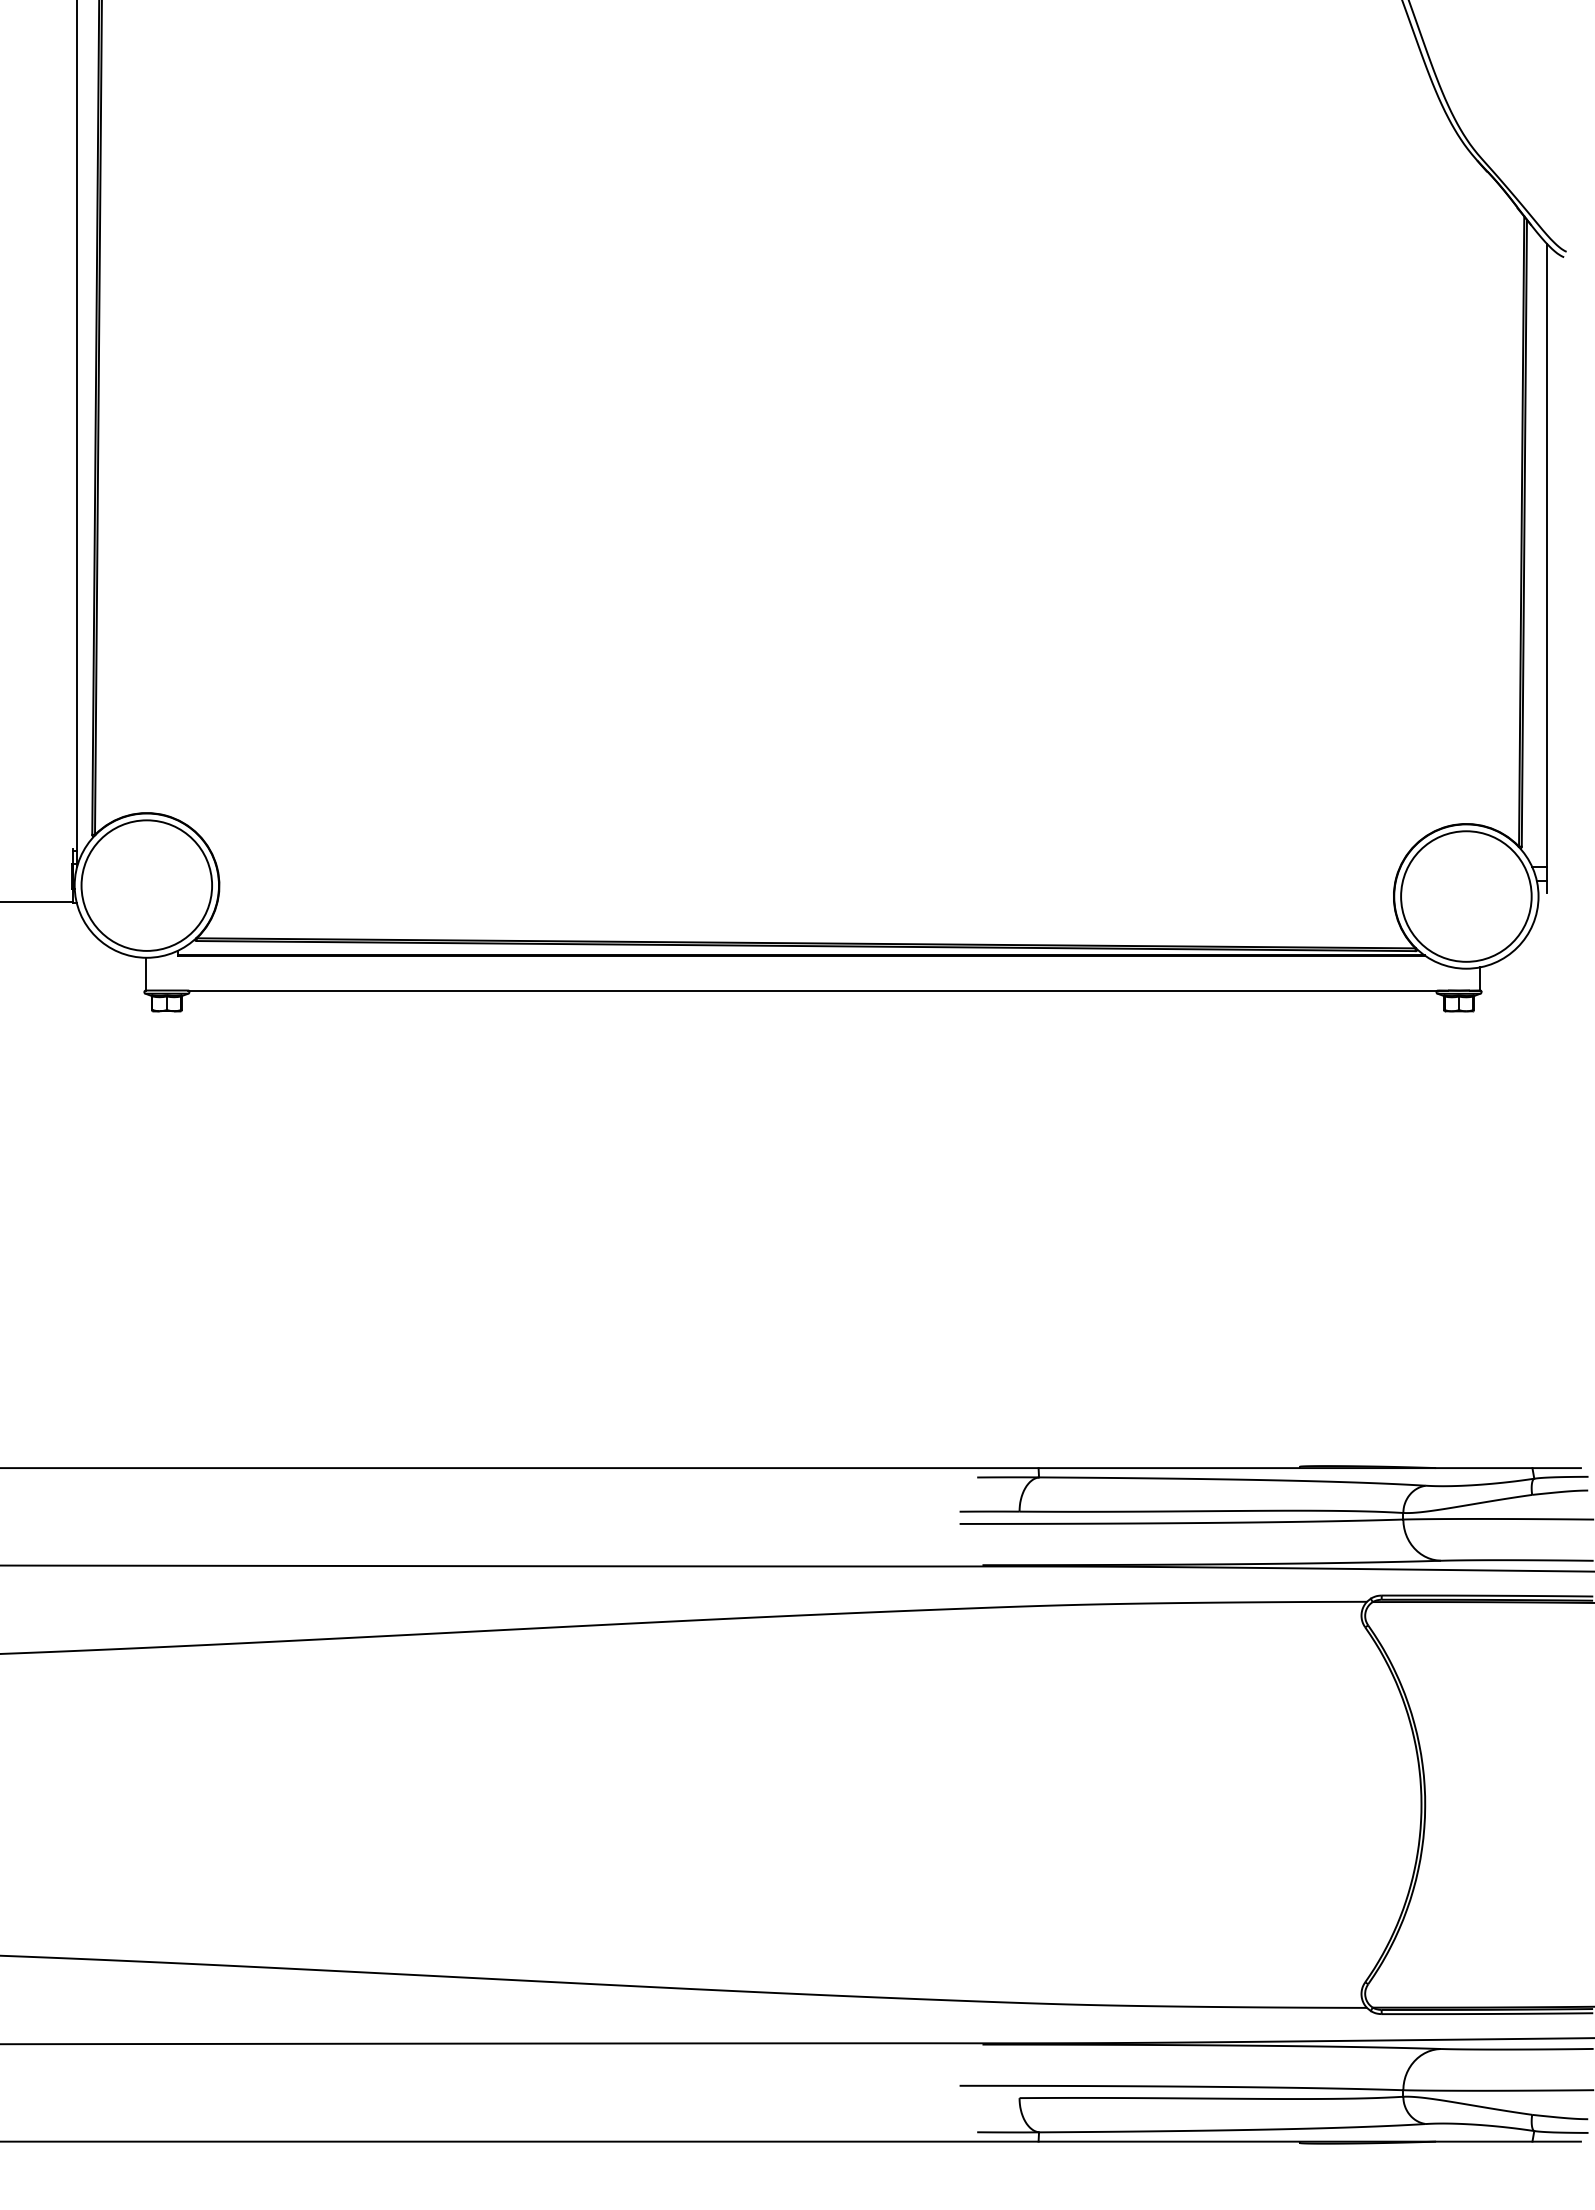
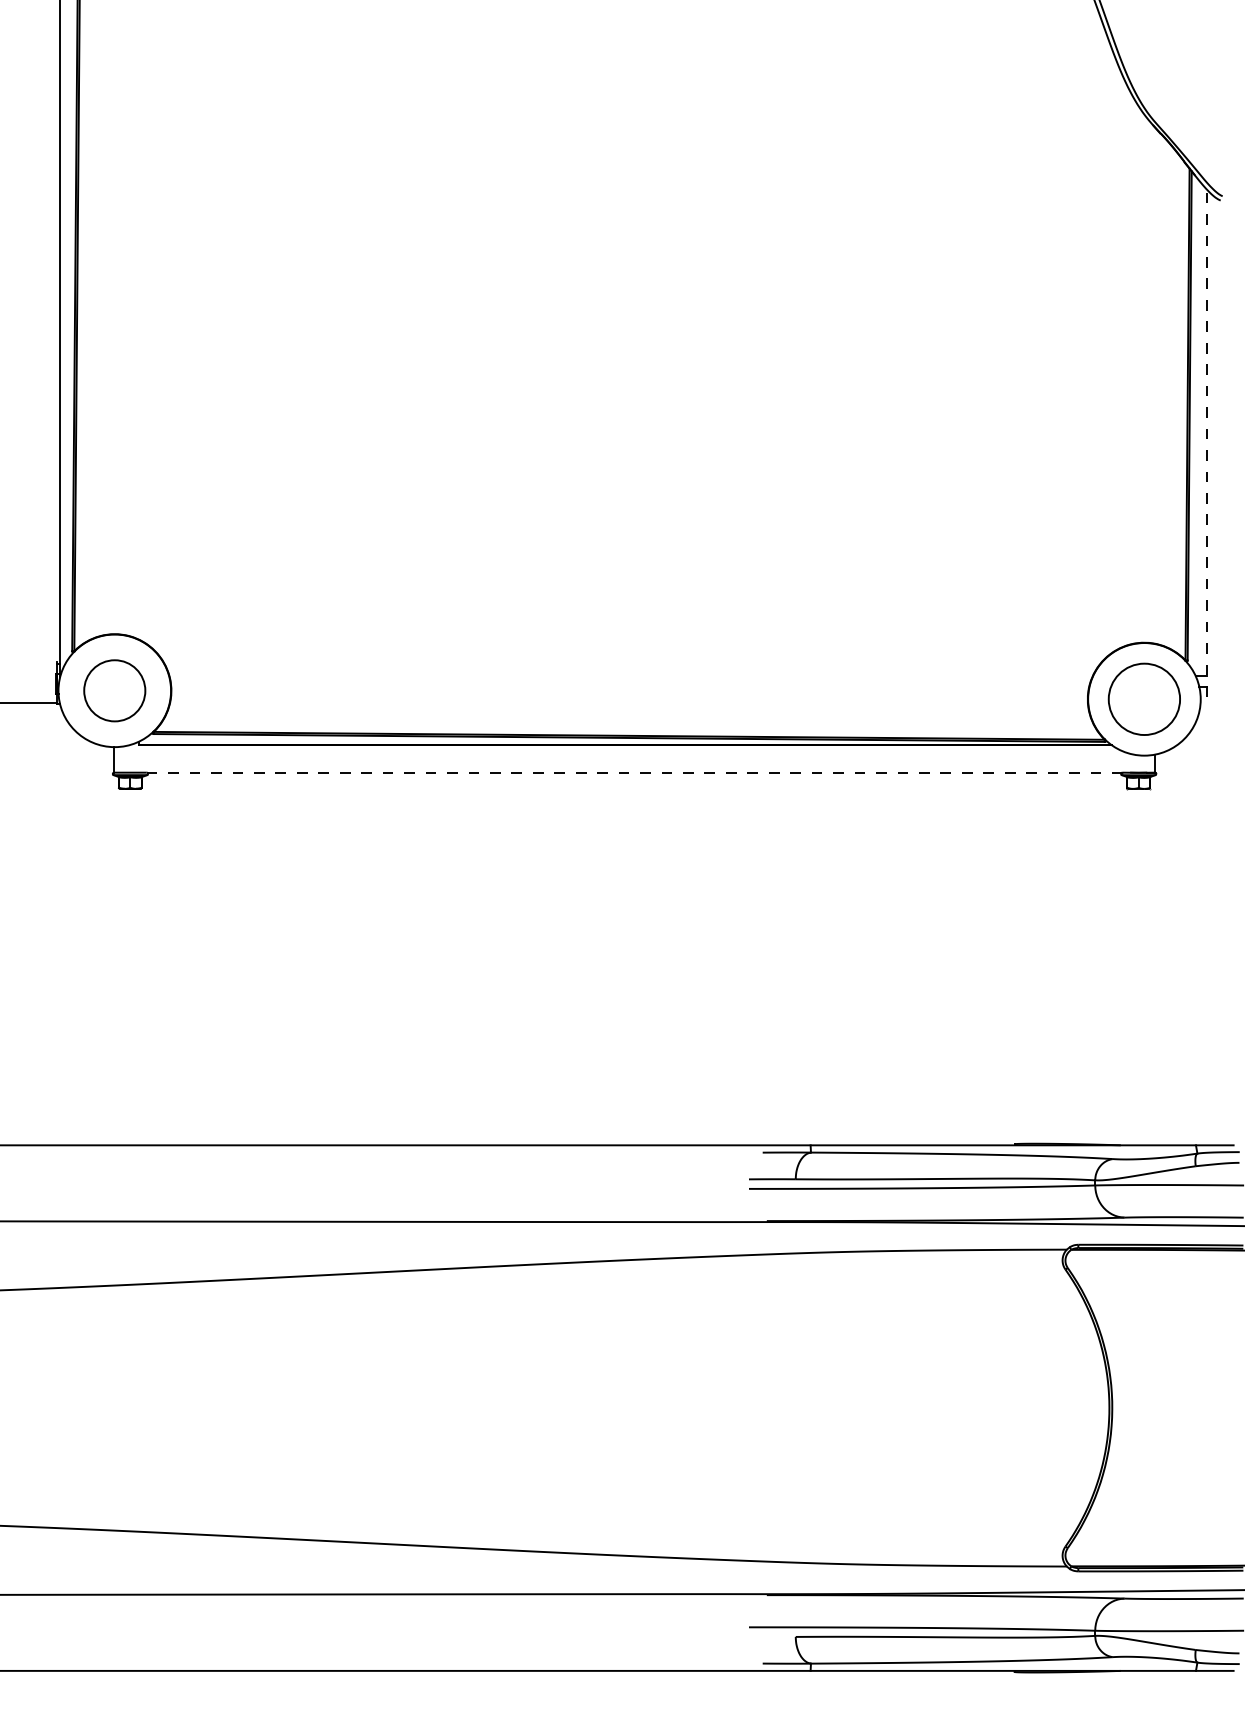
line: (1547, 568) -> (1207, 443), solid -> dashed
circle: (146, 885) -> (114, 690), size x0.6
circle: (1466, 896) -> (1144, 699), size x0.7
line: (818, 990) -> (638, 772), solid -> dashed

